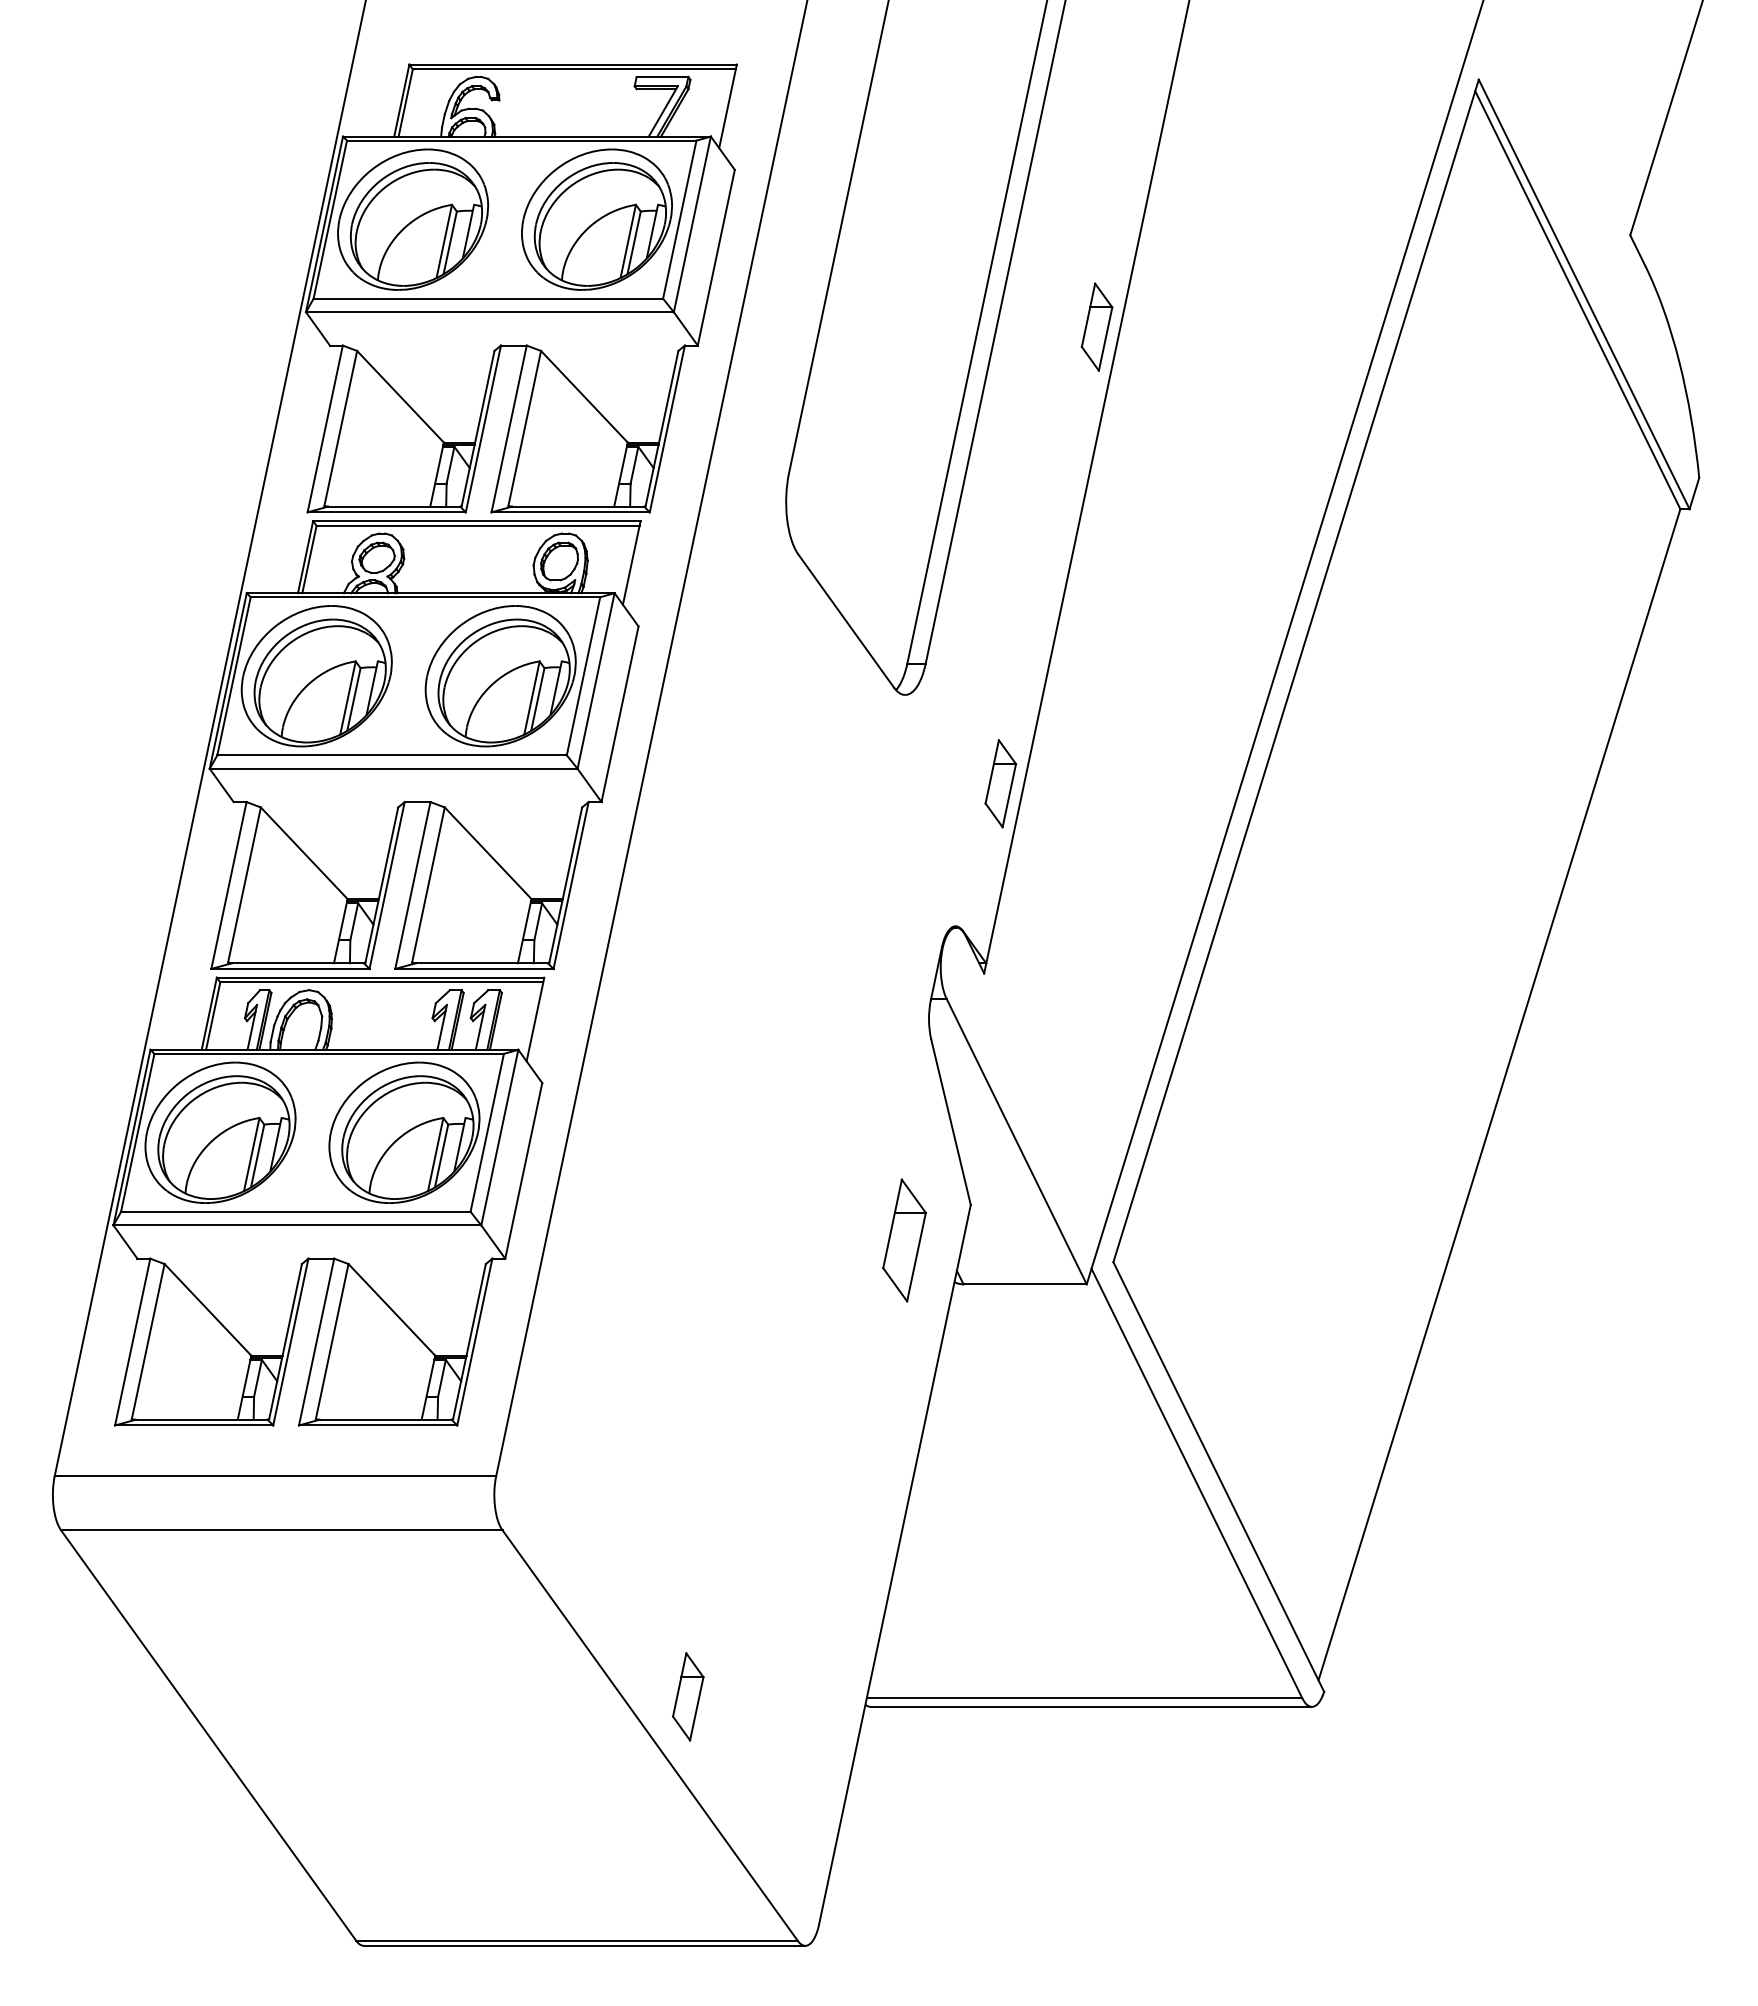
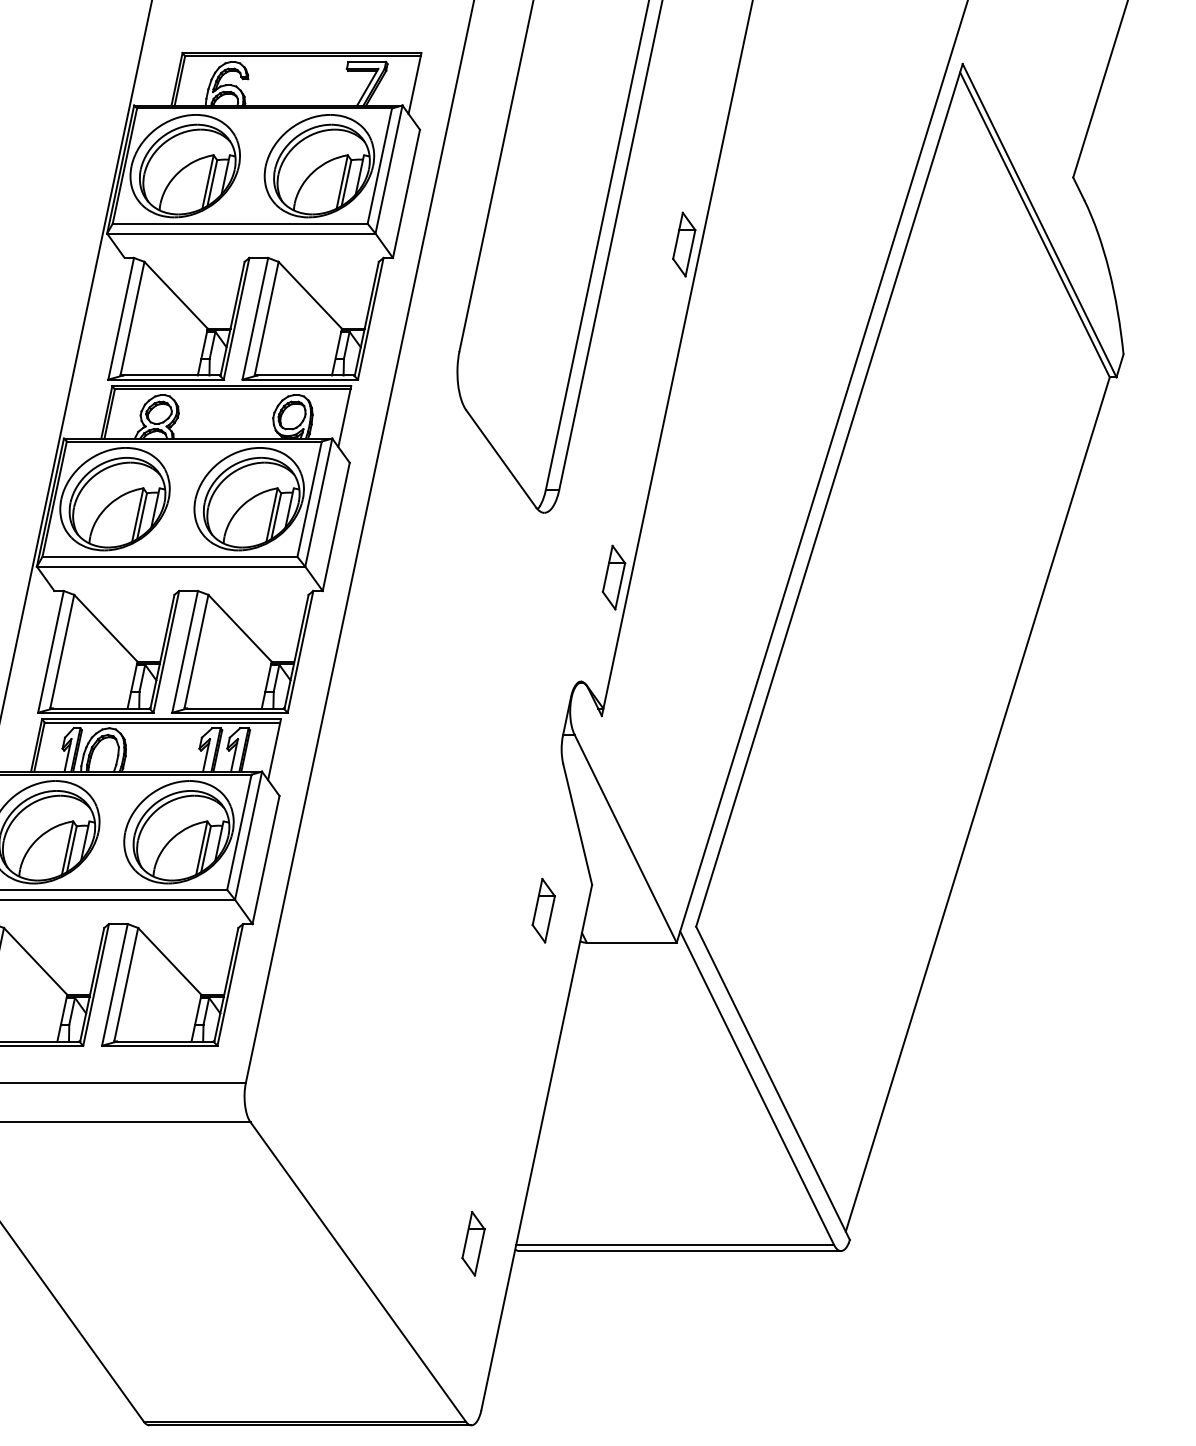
part: (904, 1239) -> (543, 910), size x0.71
part: (688, 1696) -> (473, 1243), moved

